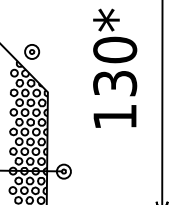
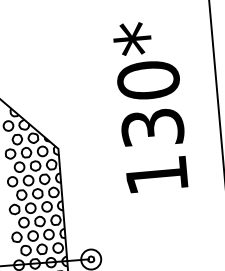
part: (32, 51) -> (31, 92), removed

